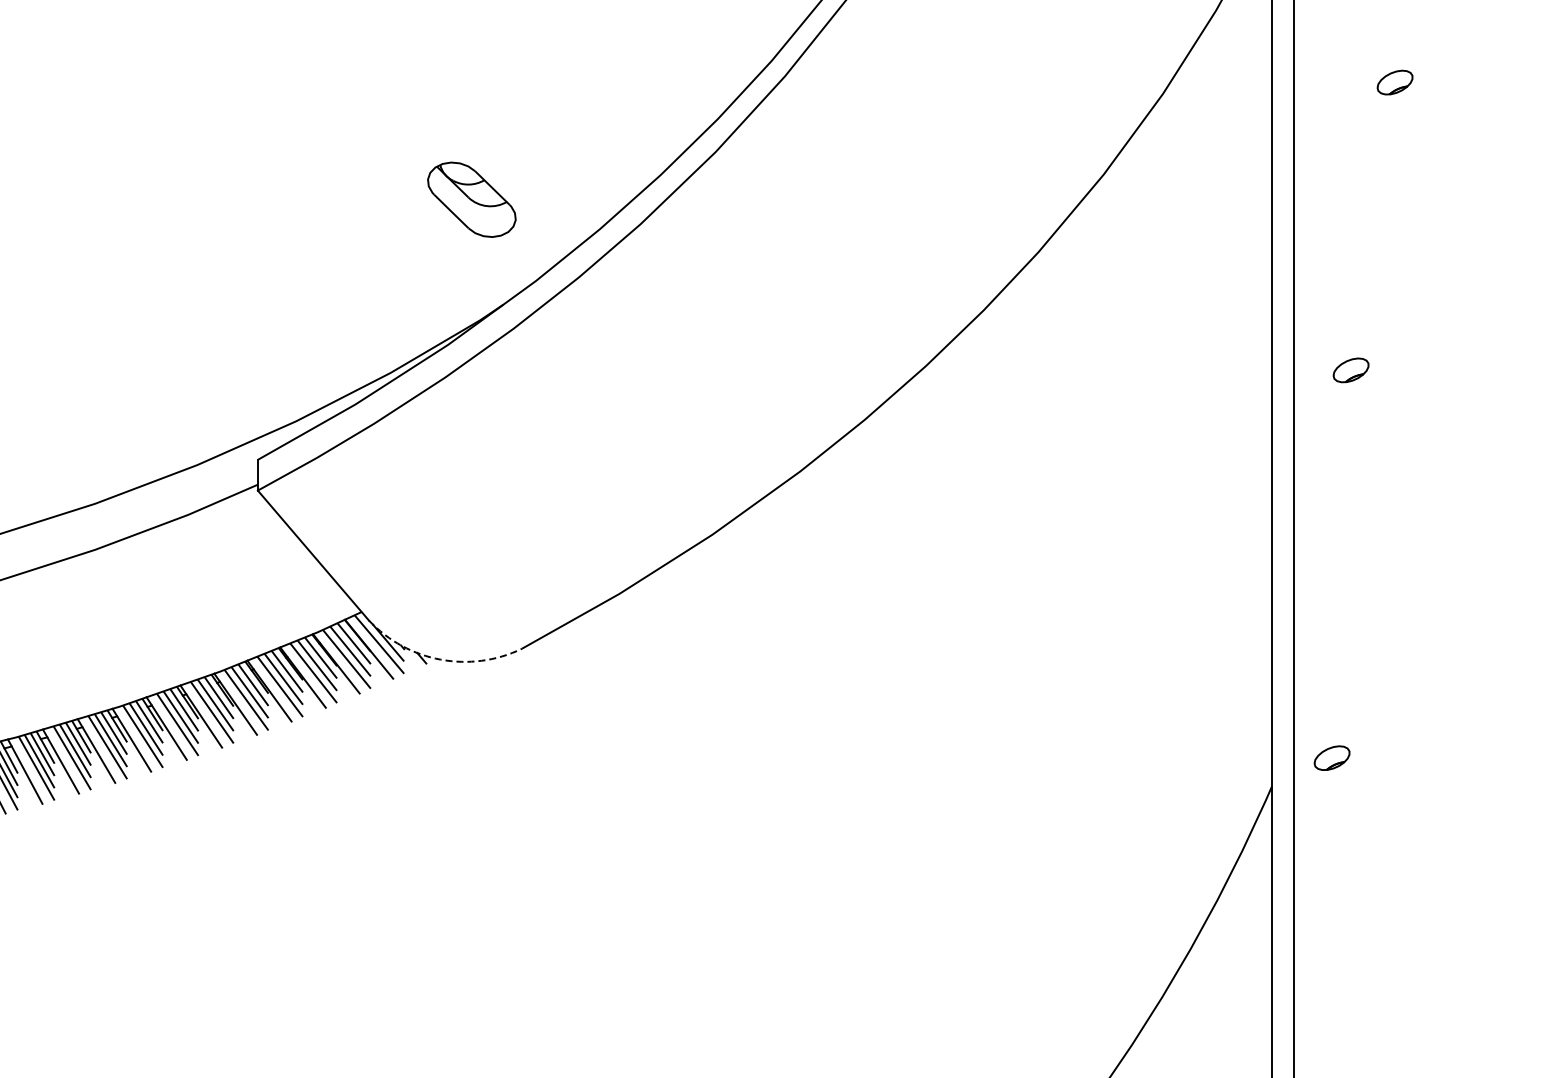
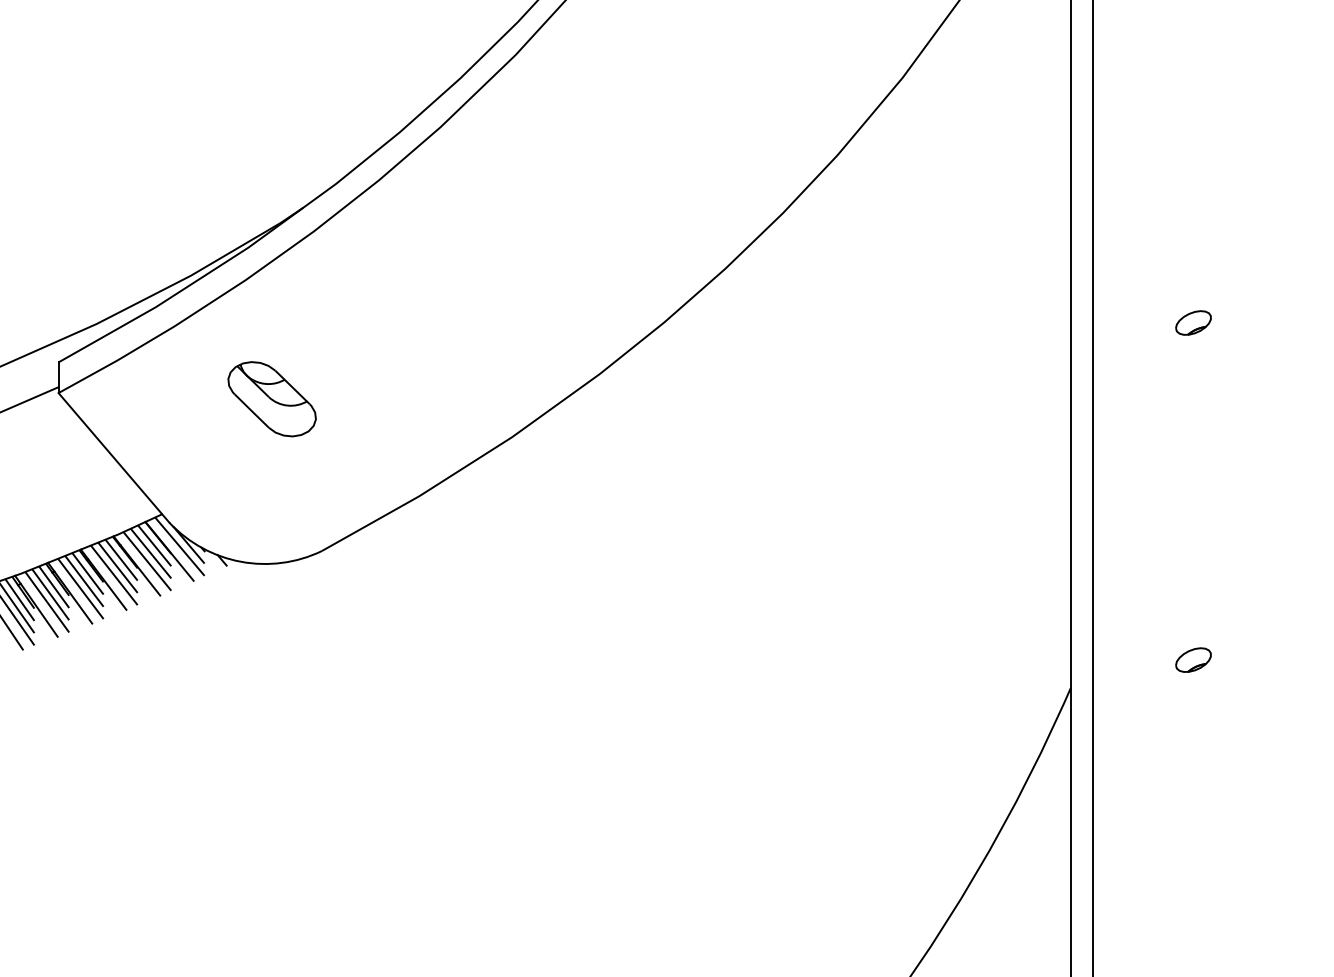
part: (471, 199) -> (271, 398), moved
part: (1350, 370) -> (1192, 323), moved
arc: (440, 659) -> (240, 561), dashed -> solid
part: (1331, 757) -> (1192, 659), moved

